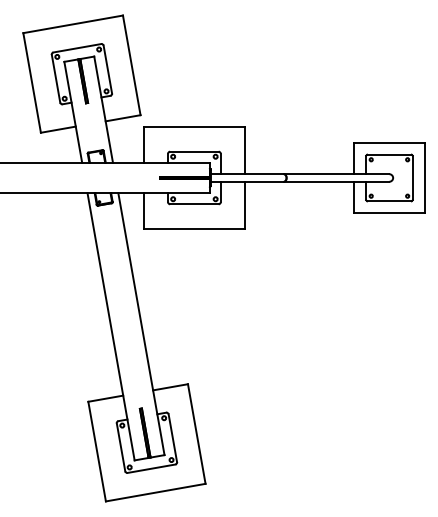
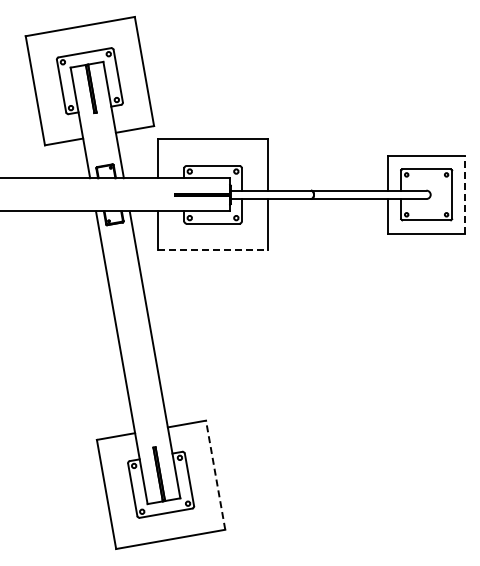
line: (424, 177) -> (465, 194), solid -> dashed
line: (194, 228) -> (213, 250), solid -> dashed
line: (196, 433) -> (215, 474), solid -> dashed

